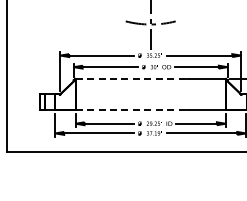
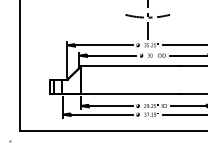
line: (131, 79) -> (130, 66), dashed -> solid
line: (131, 110) -> (130, 94), dashed -> solid

